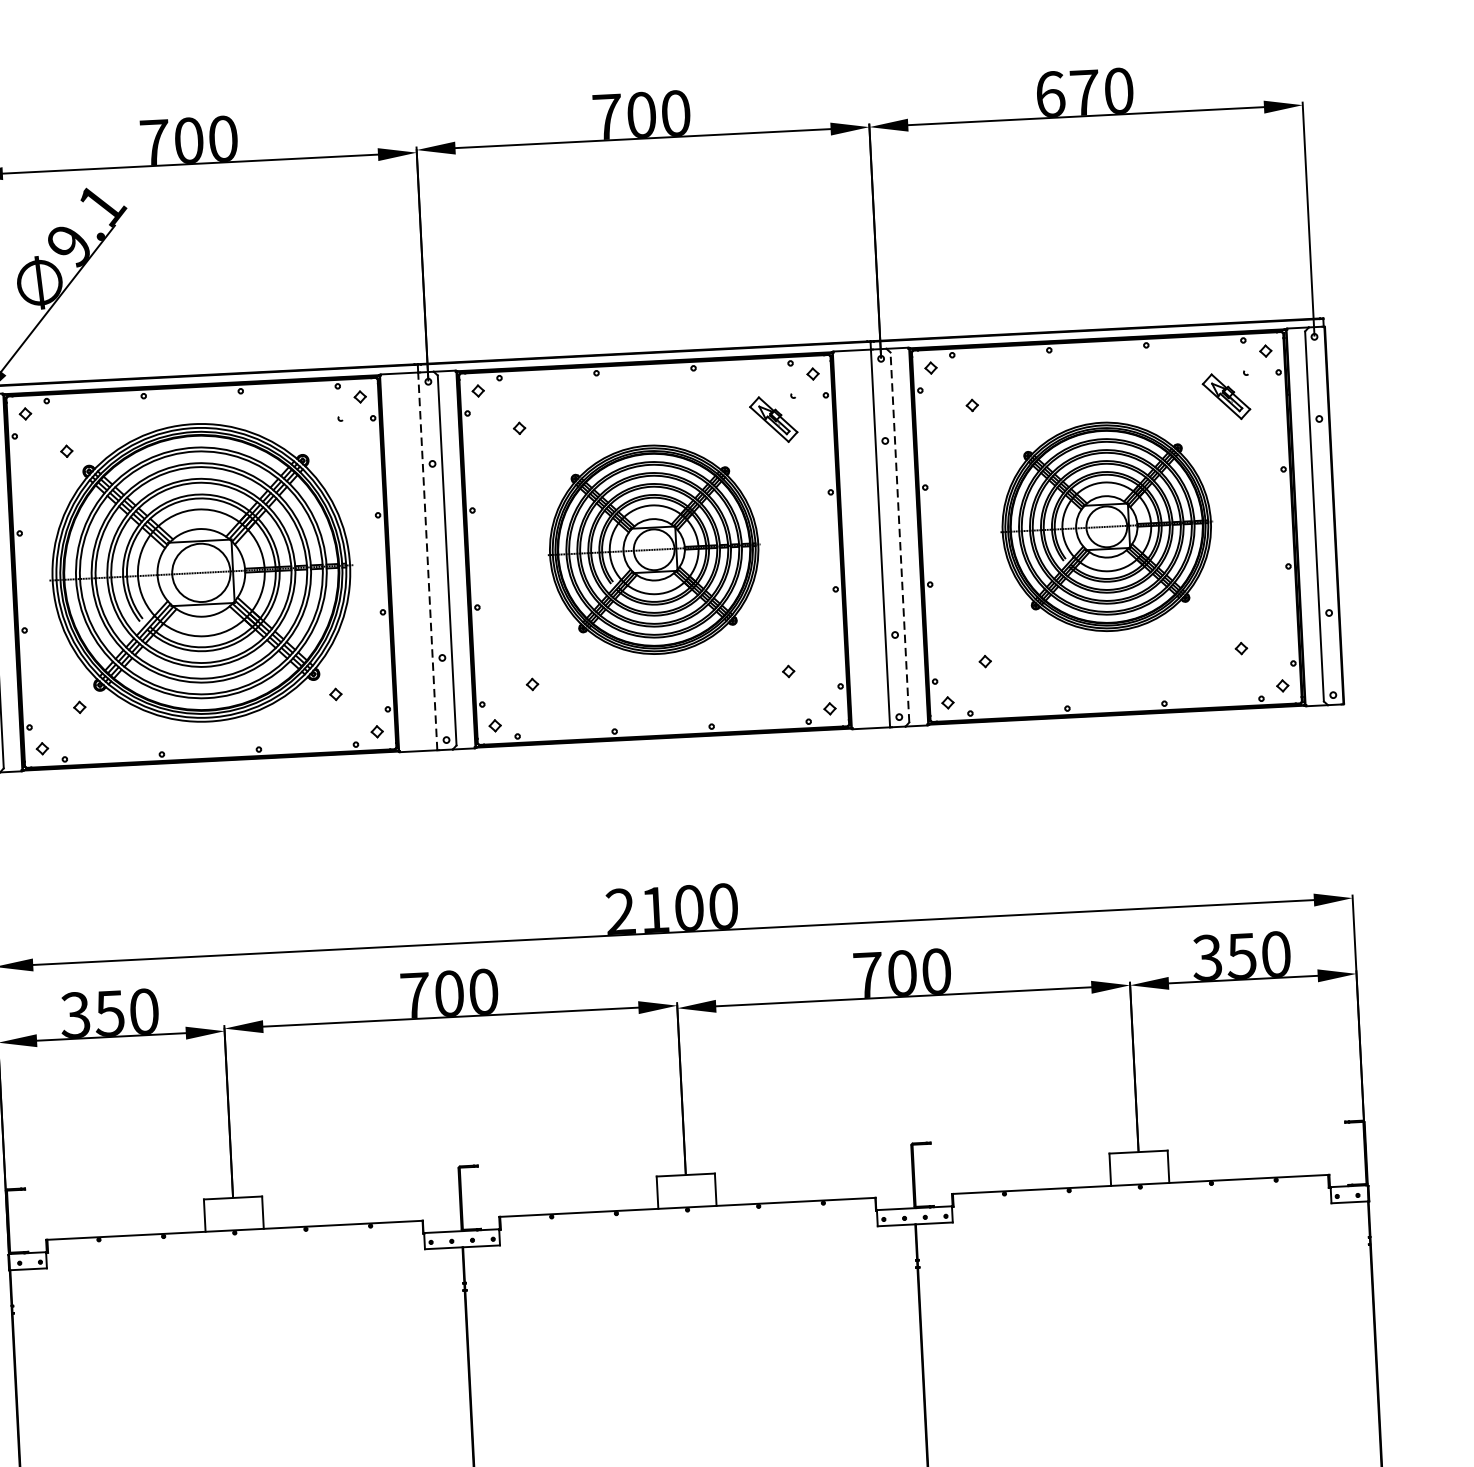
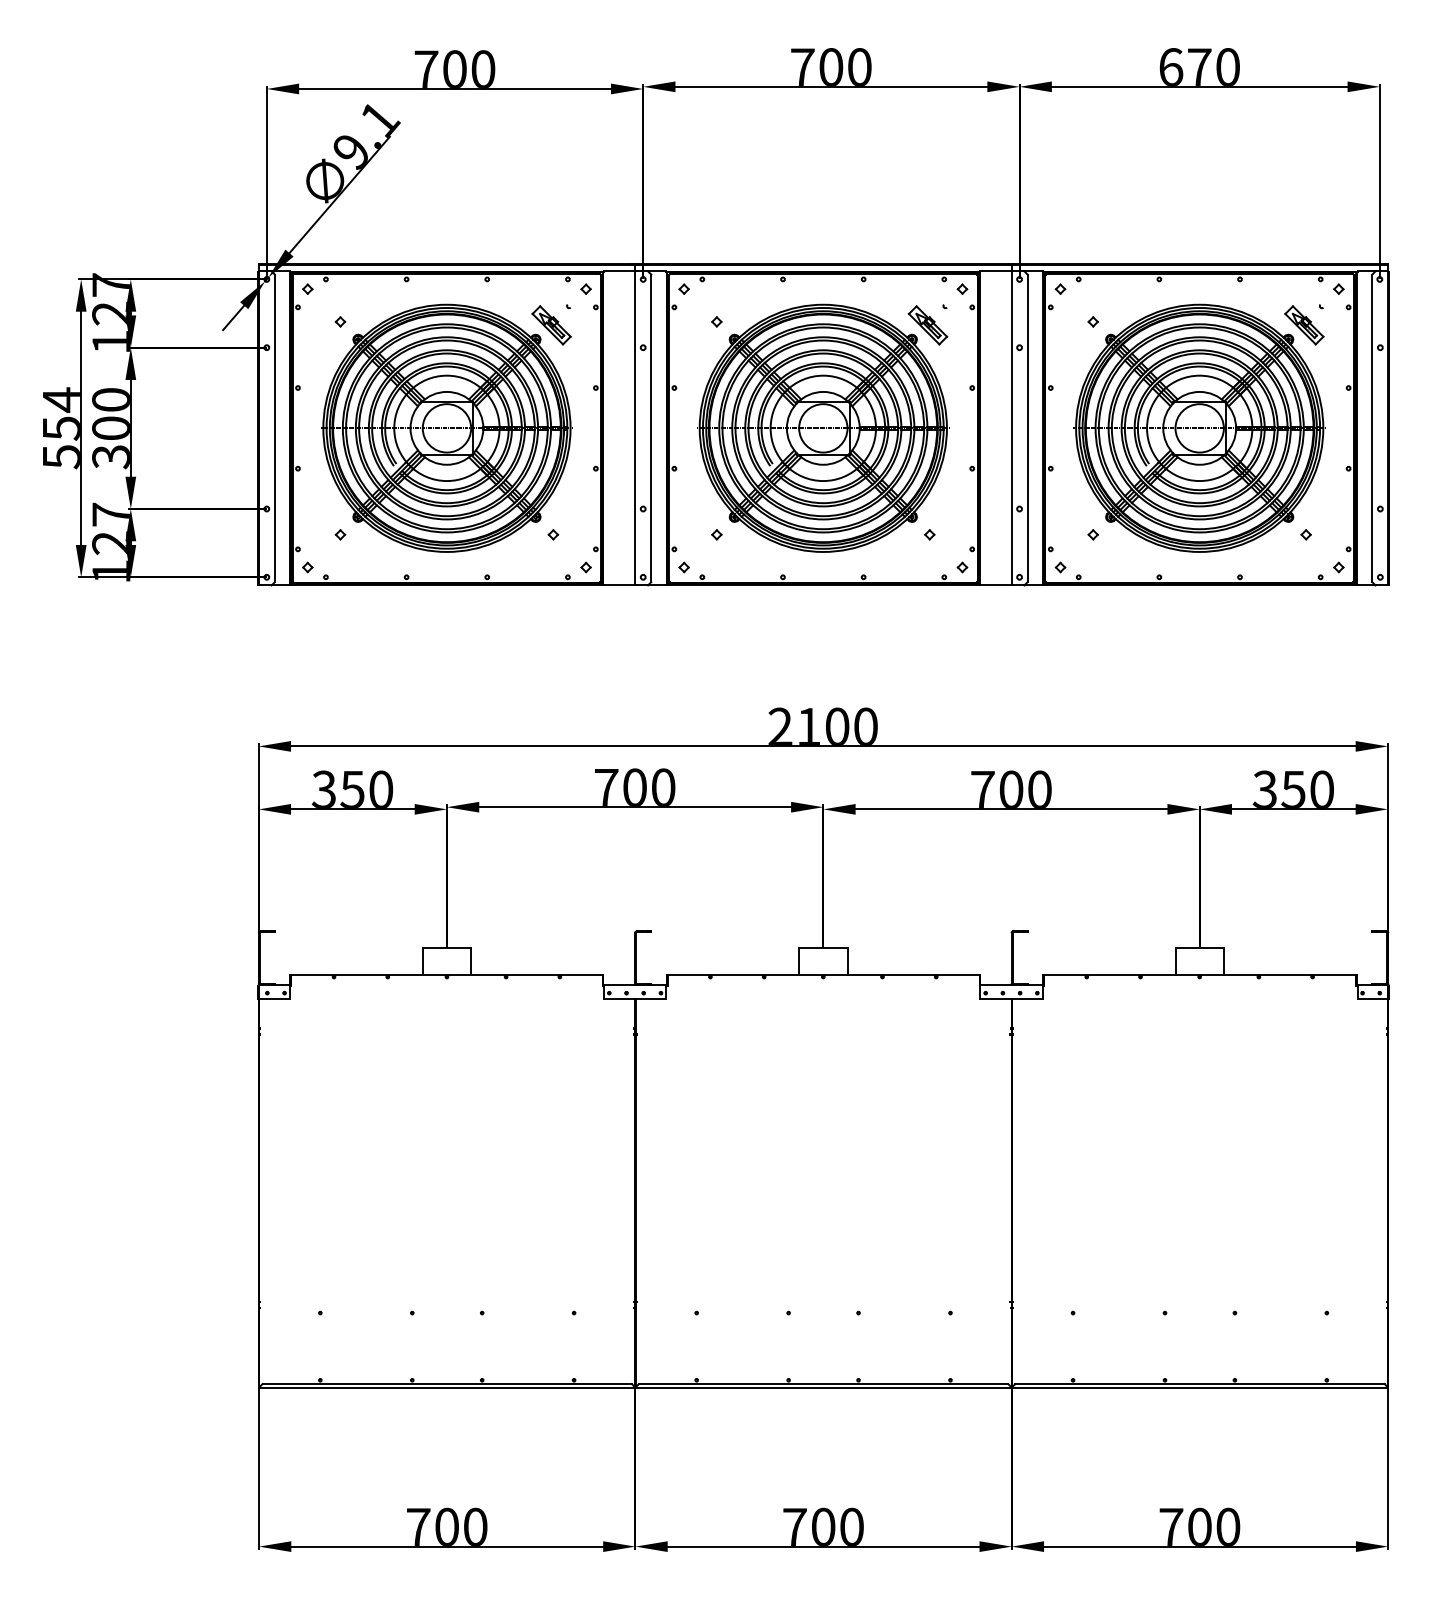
part: (320, 442) -> (551, 325), added
part: (1106, 525) -> (1199, 427), size x1.43
line: (899, 537) -> (1027, 428), dashed -> solid
part: (654, 548) -> (823, 427), size x1.43
line: (428, 560) -> (635, 427), dashed -> solid

